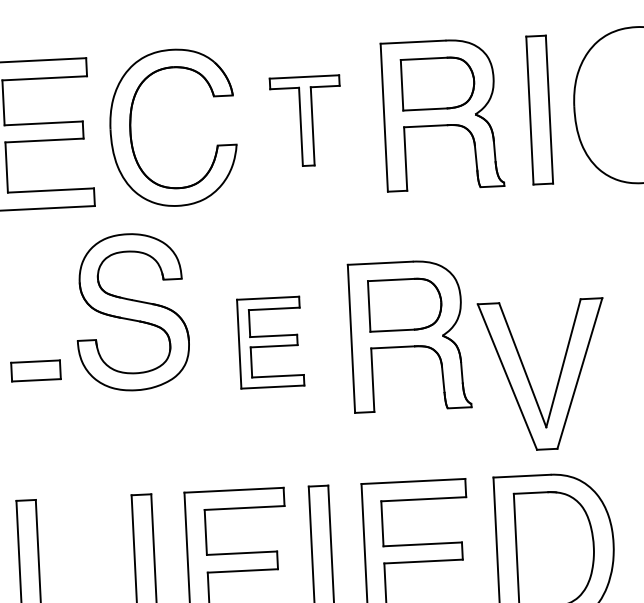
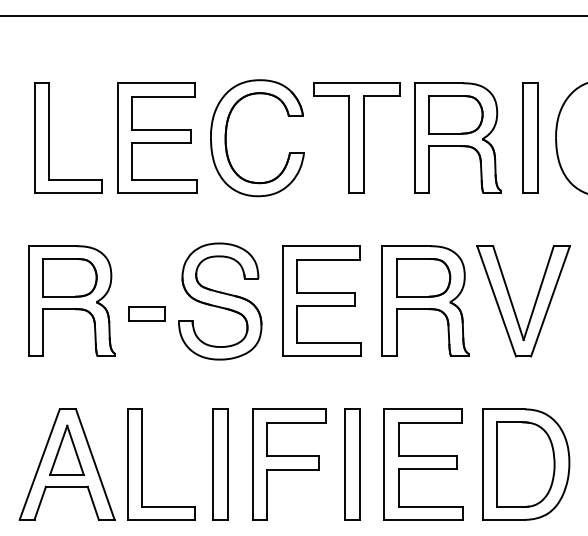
part: (306, 120) -> (356, 137), size x1.67
part: (132, 312) -> (220, 301), moved
part: (269, 341) -> (321, 300), size x1.67
part: (530, 380) -> (513, 304), moved

